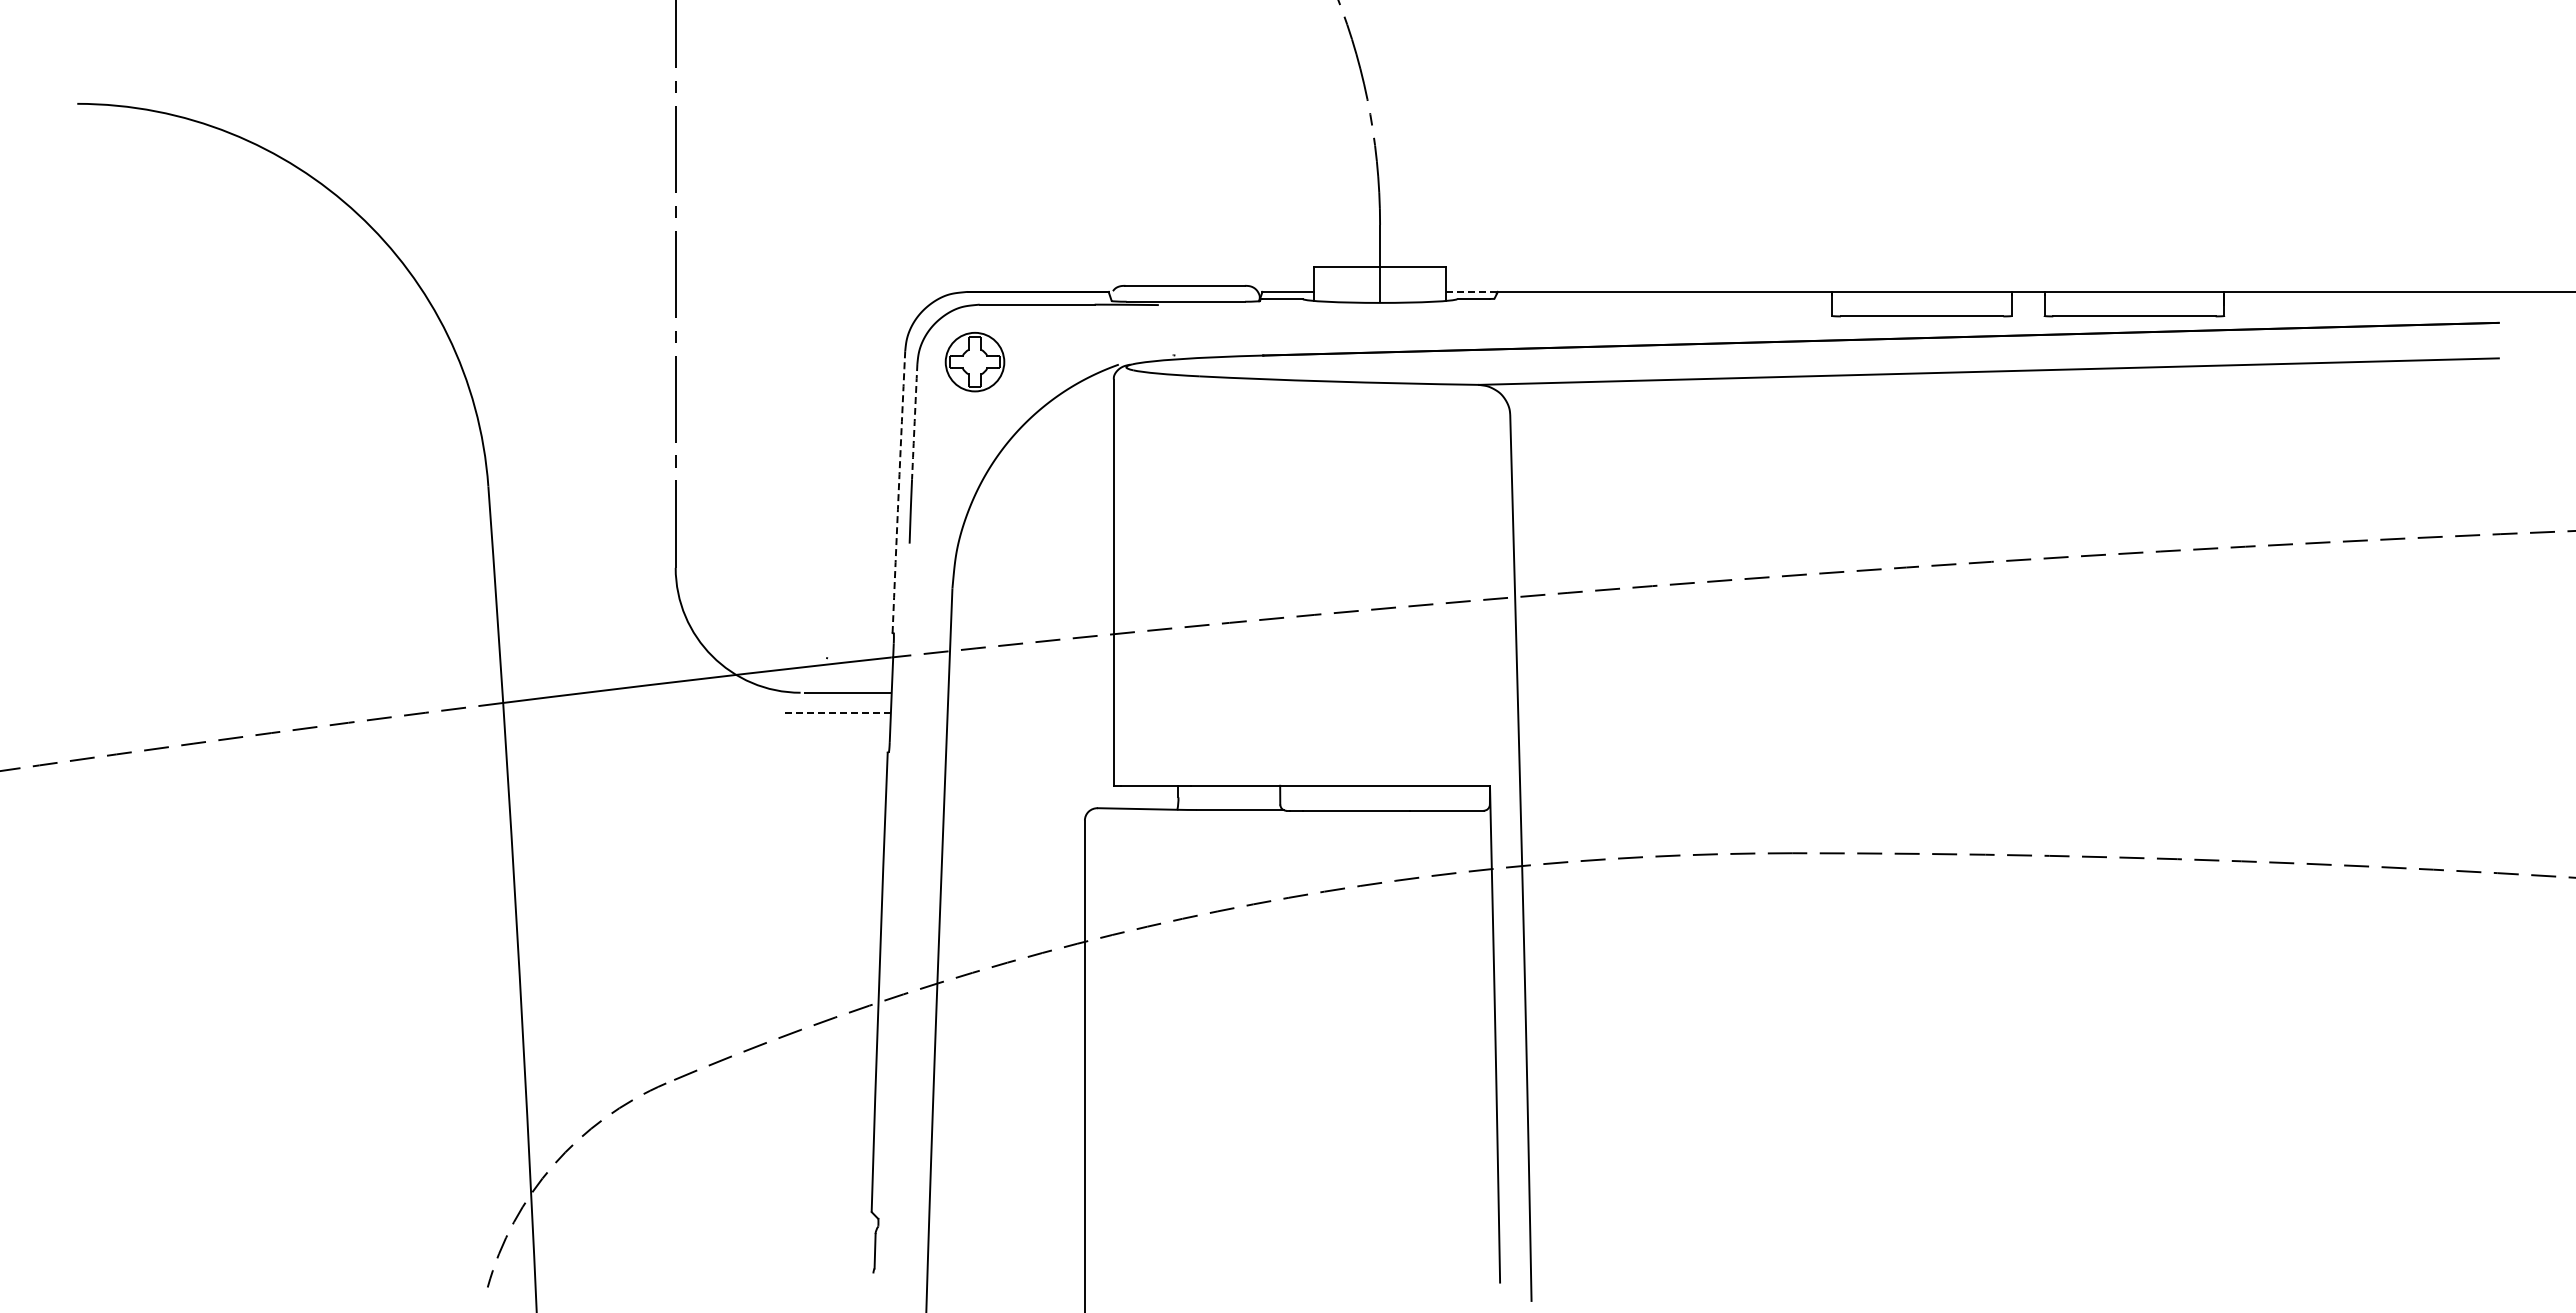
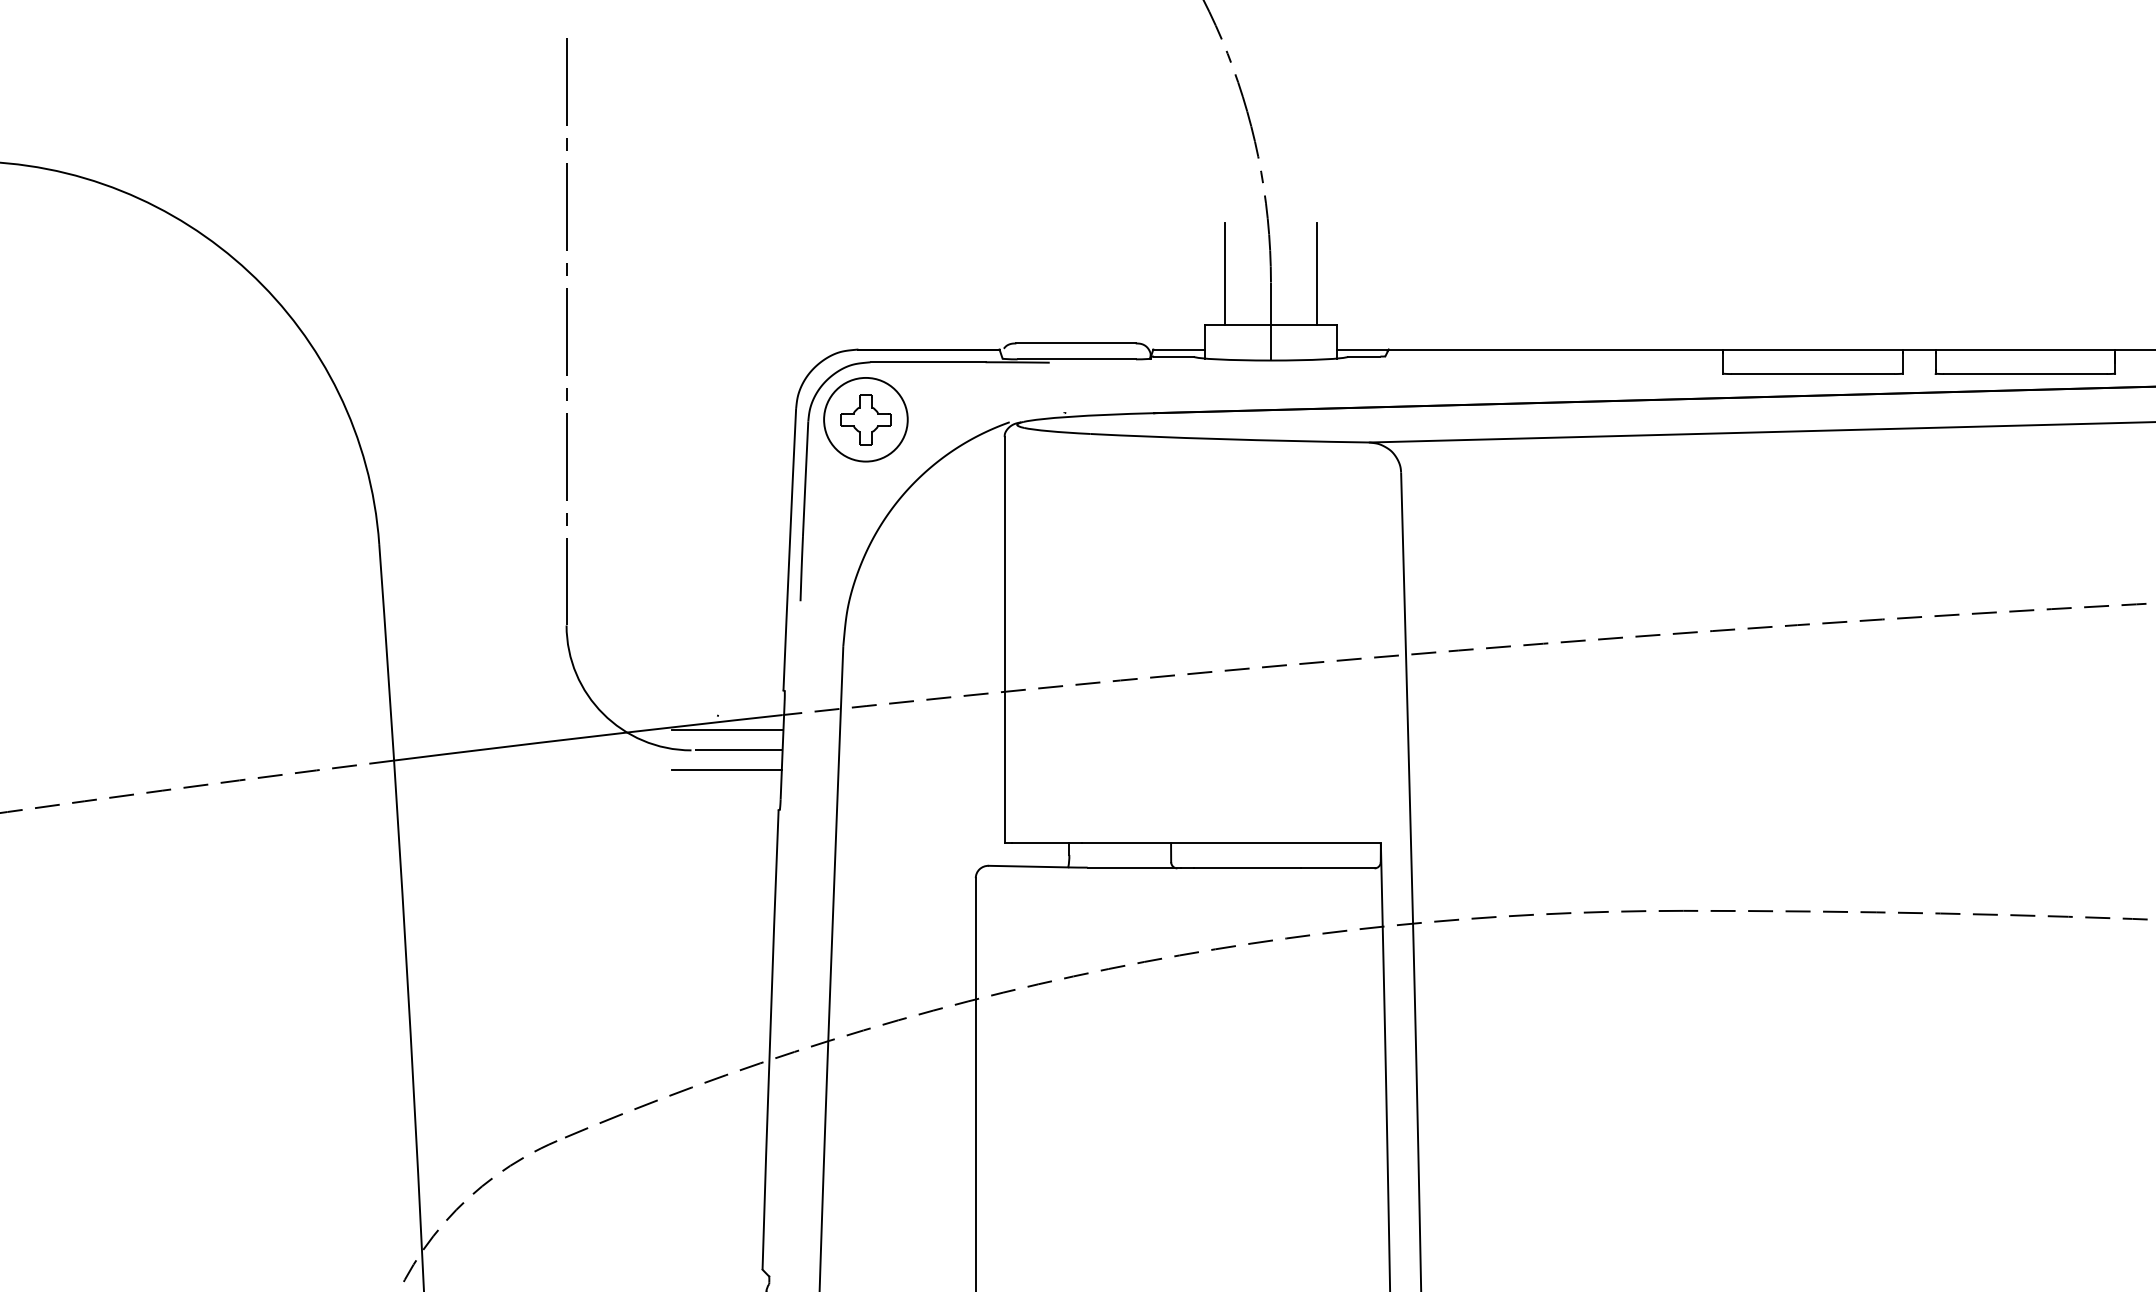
line: (1334, 215) -> (1225, 273), added
line: (1425, 215) -> (1316, 273), added
line: (1470, 291) -> (1361, 349), dashed -> solid
circle: (974, 361) -> (865, 419), size x1.43
arc: (914, 421) -> (805, 479), dashed -> solid
arc: (898, 492) -> (789, 550), dashed -> solid
line: (836, 672) -> (727, 730), added
line: (836, 712) -> (727, 770), dashed -> solid

